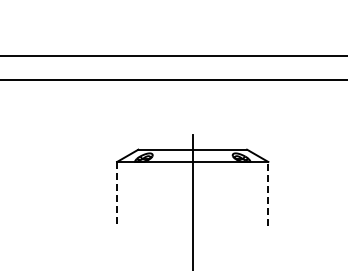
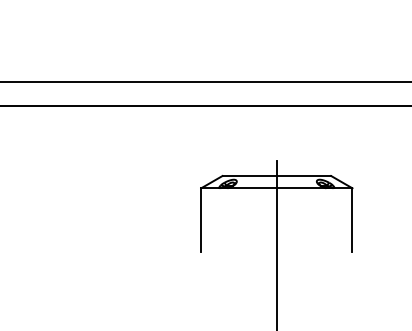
line: (268, 193) -> (352, 219), dashed -> solid
line: (117, 194) -> (201, 220), dashed -> solid

